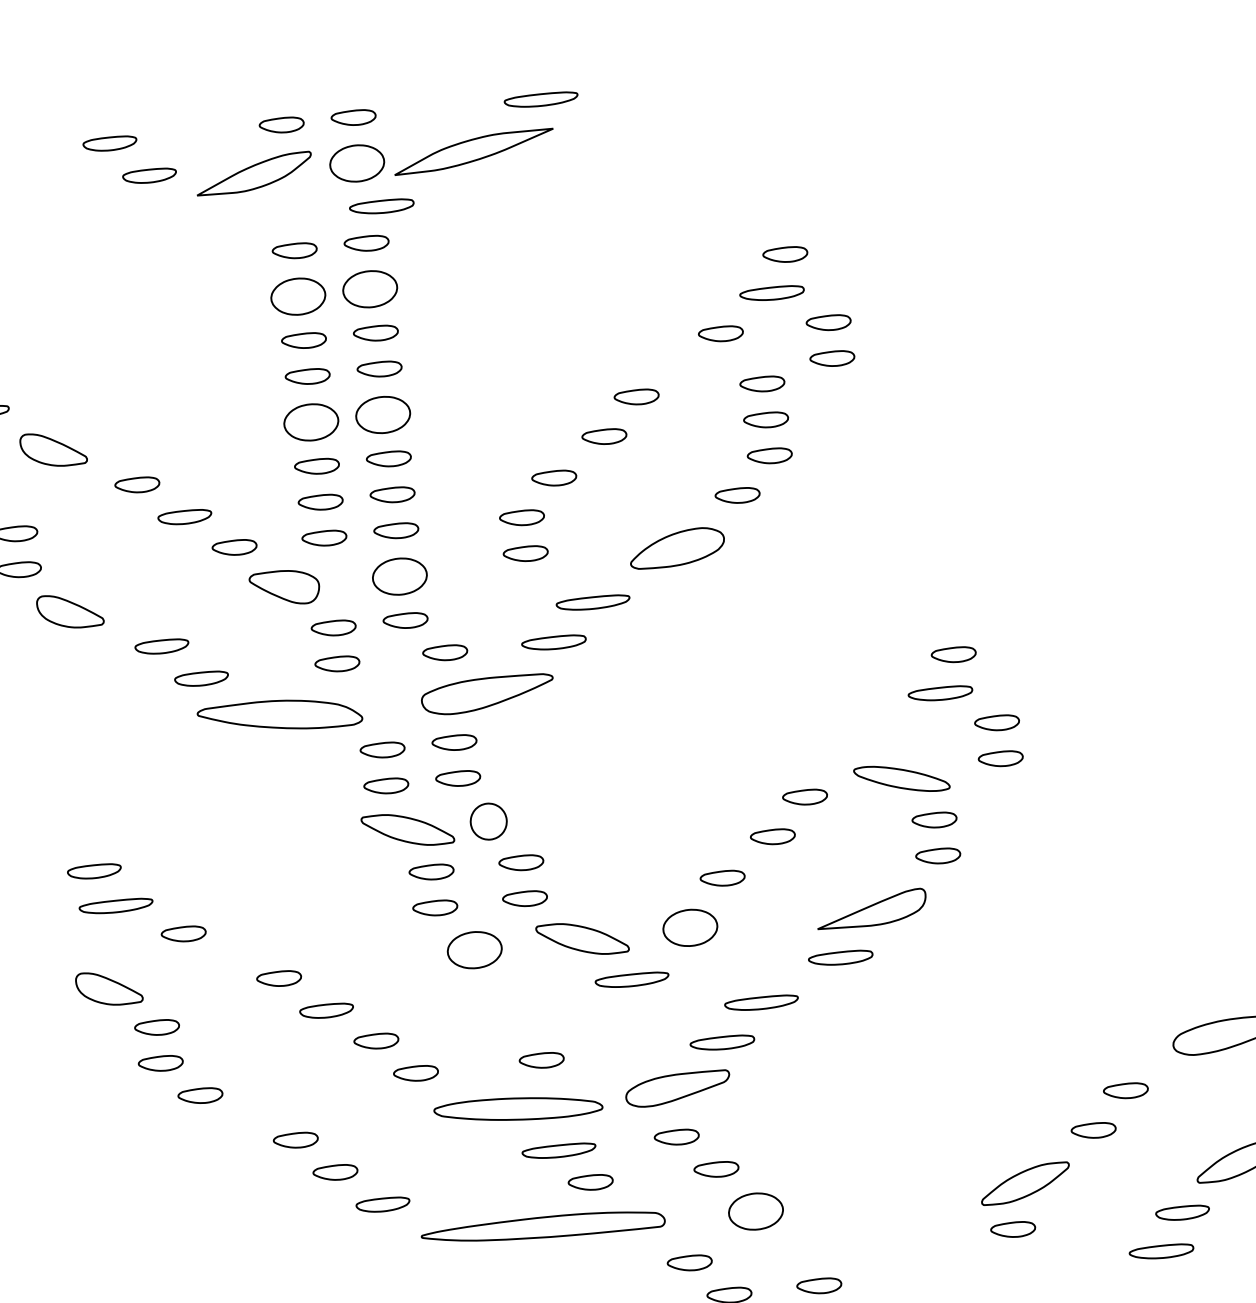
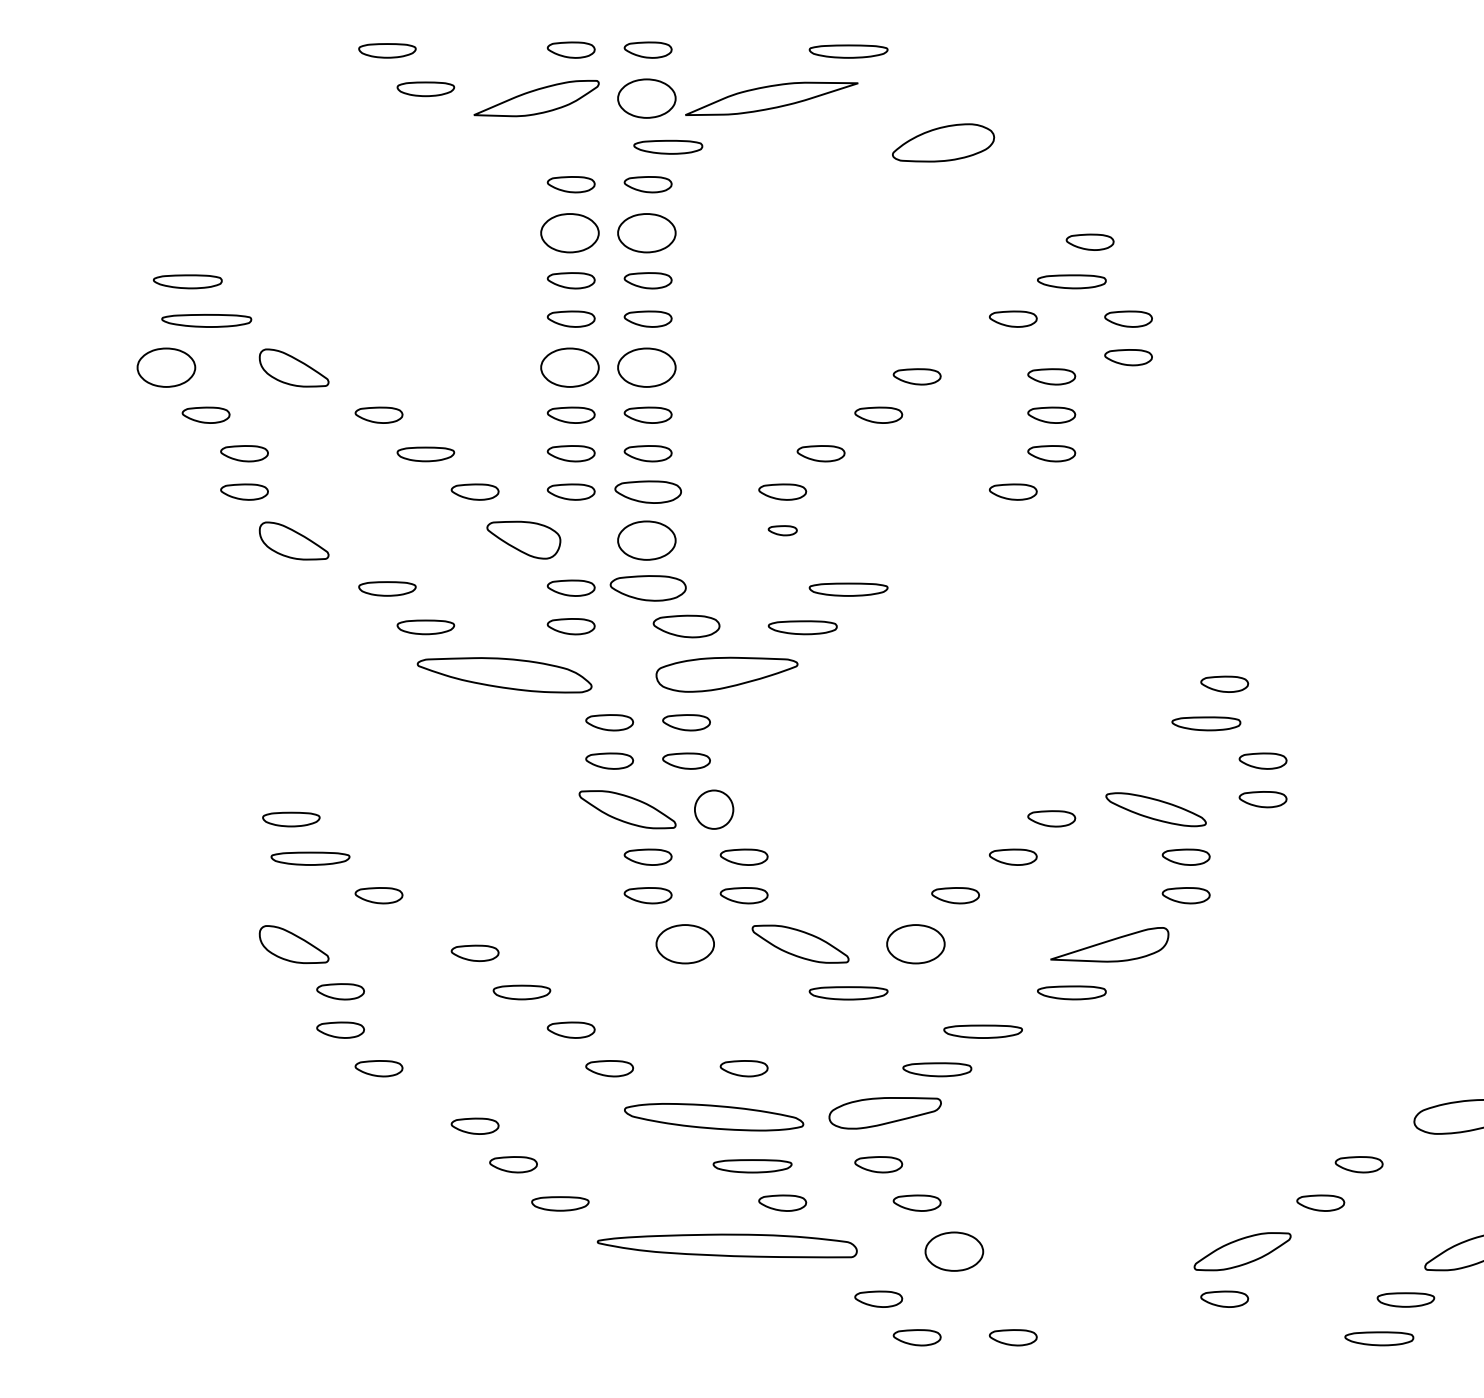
part: (395, 530) -> (647, 491), size x1.4
part: (677, 547) -> (943, 142), moved
part: (525, 554) -> (782, 530), size x0.6
part: (405, 620) -> (647, 587), size x1.6
part: (445, 653) -> (686, 626), size x1.4

